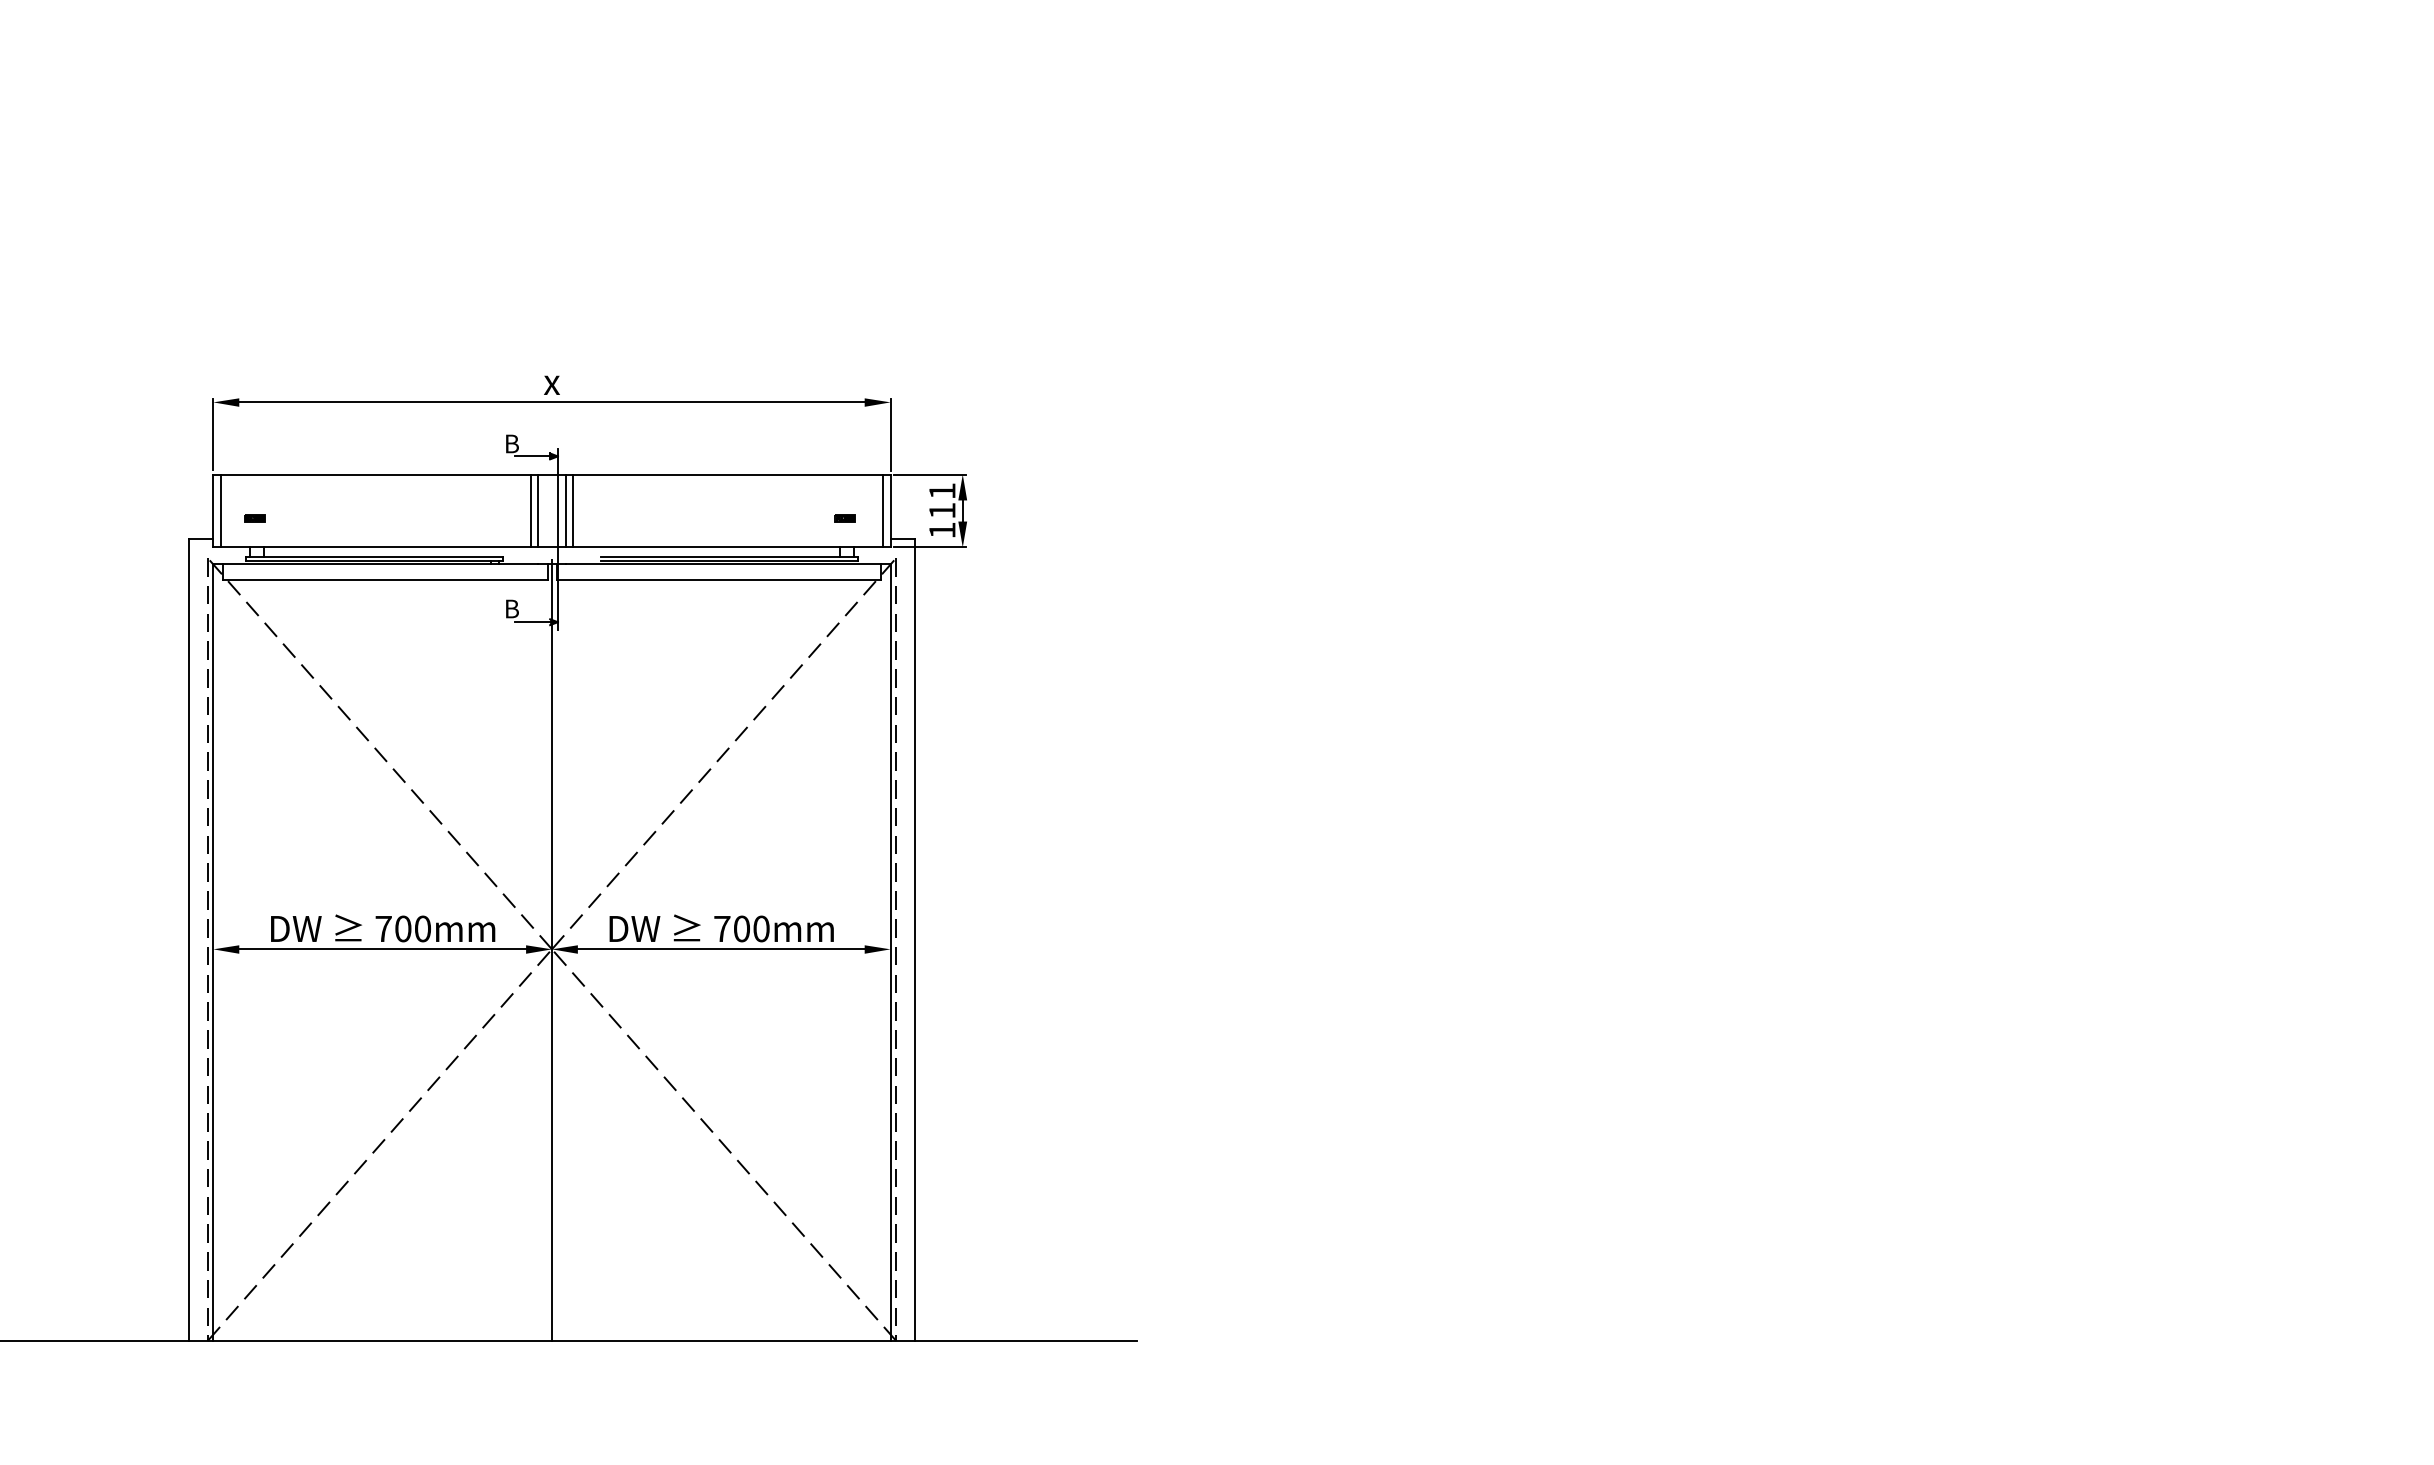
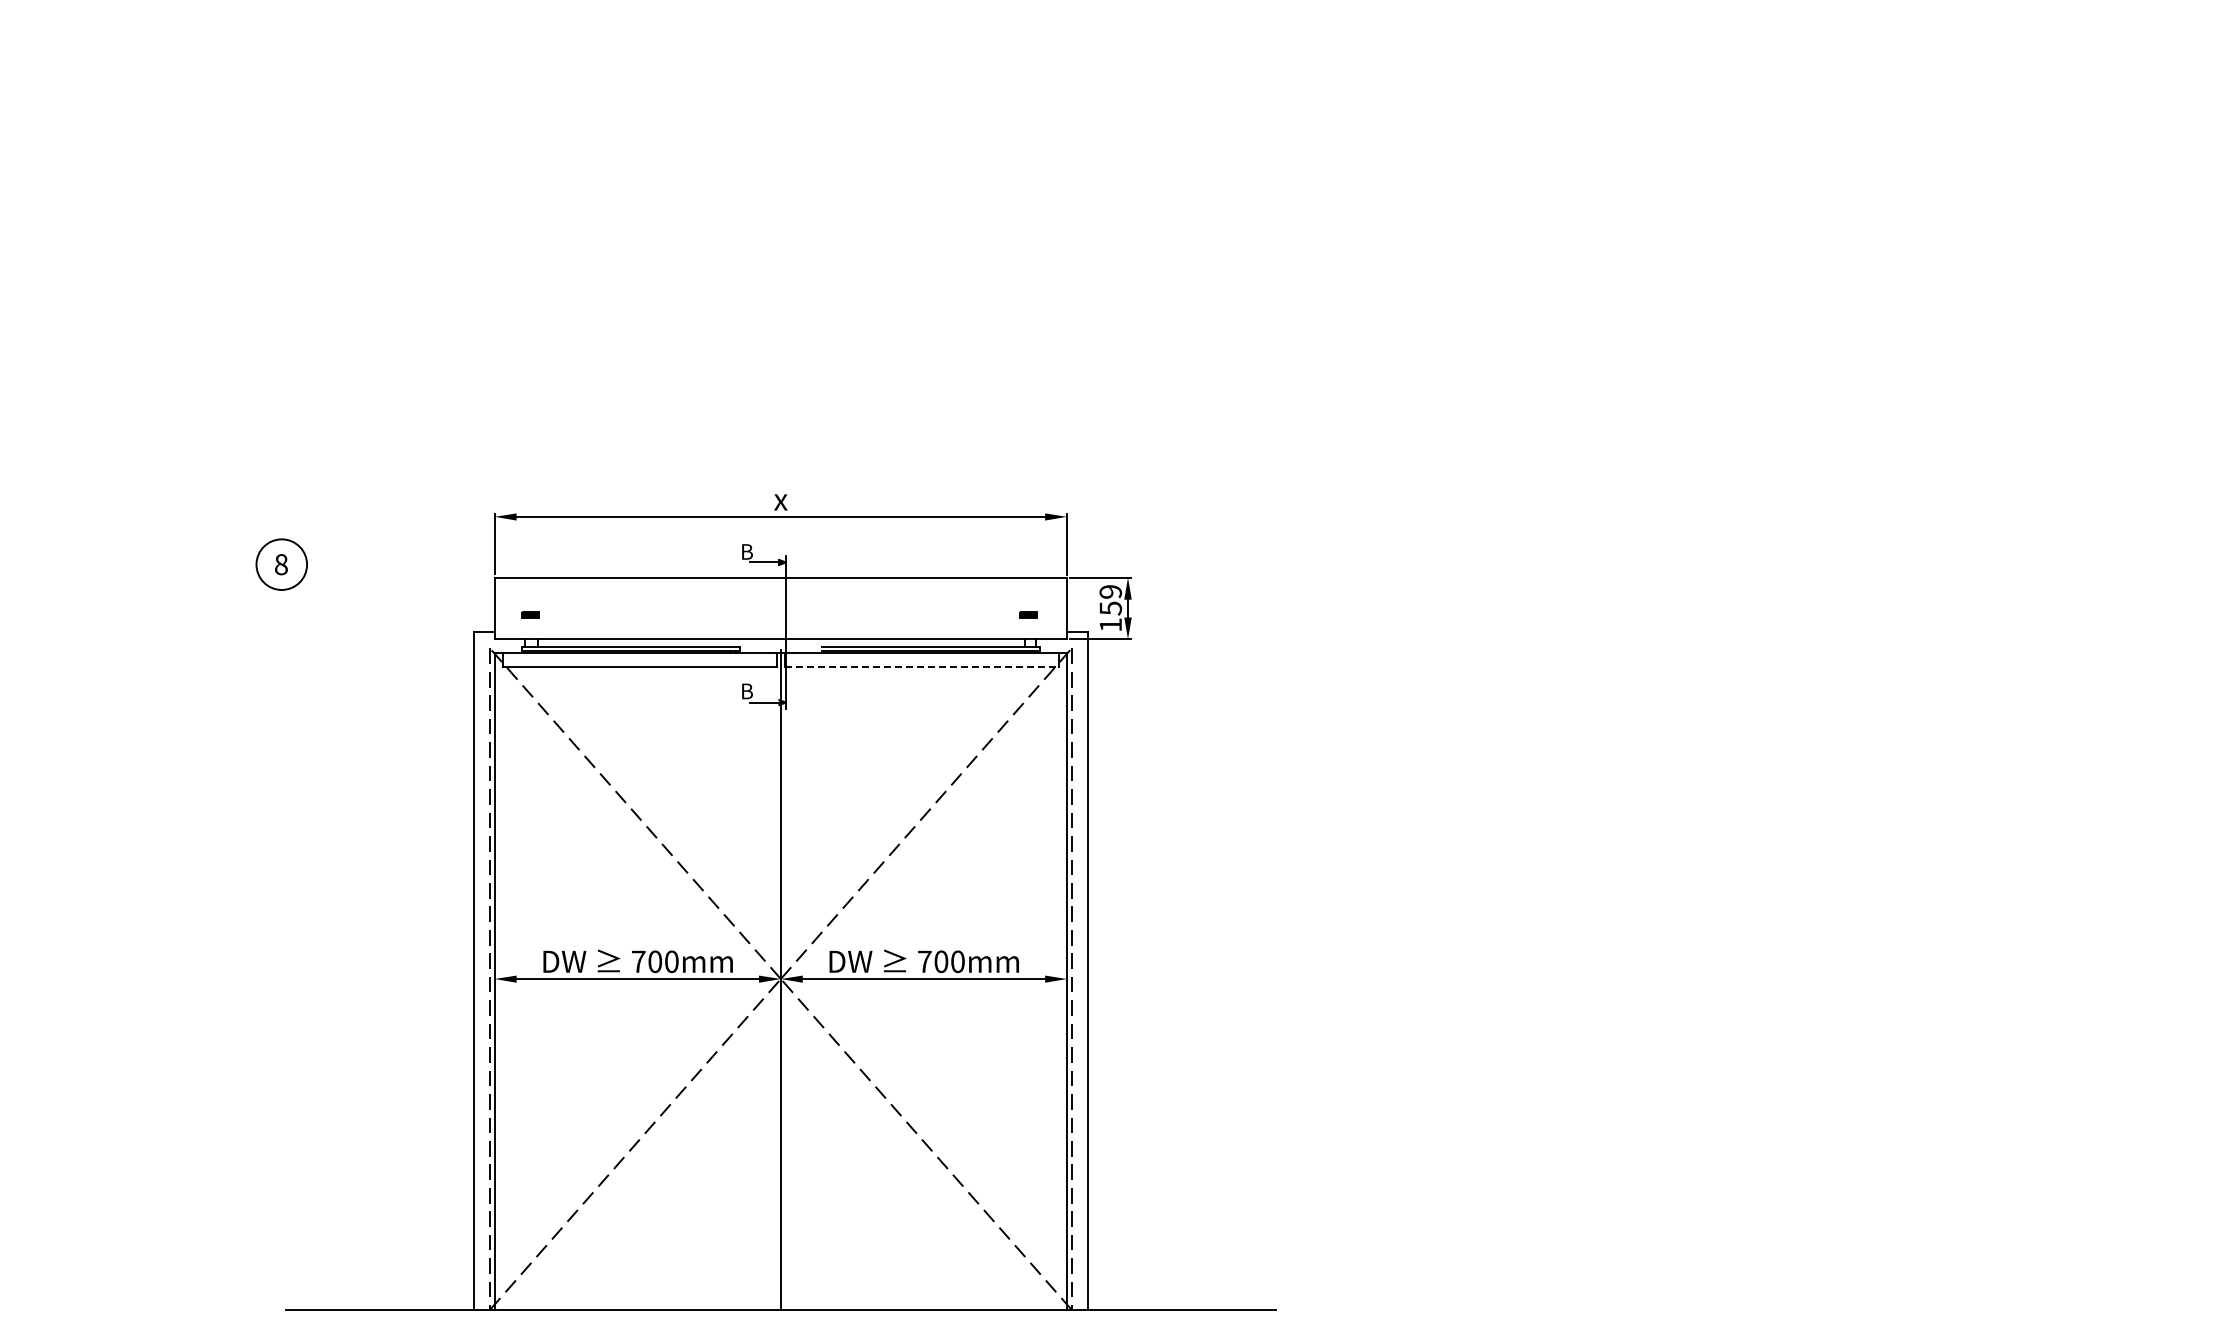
text: (942, 501) -> (1110, 600), 111 -> 159
line: (221, 510) -> (501, 608), removed
line: (531, 510) -> (763, 608), removed
line: (538, 510) -> (769, 608), removed
line: (565, 510) -> (792, 608), removed
line: (574, 510) -> (799, 608), removed
line: (882, 510) -> (1060, 608), removed
line: (719, 579) -> (922, 666), solid -> dashed

